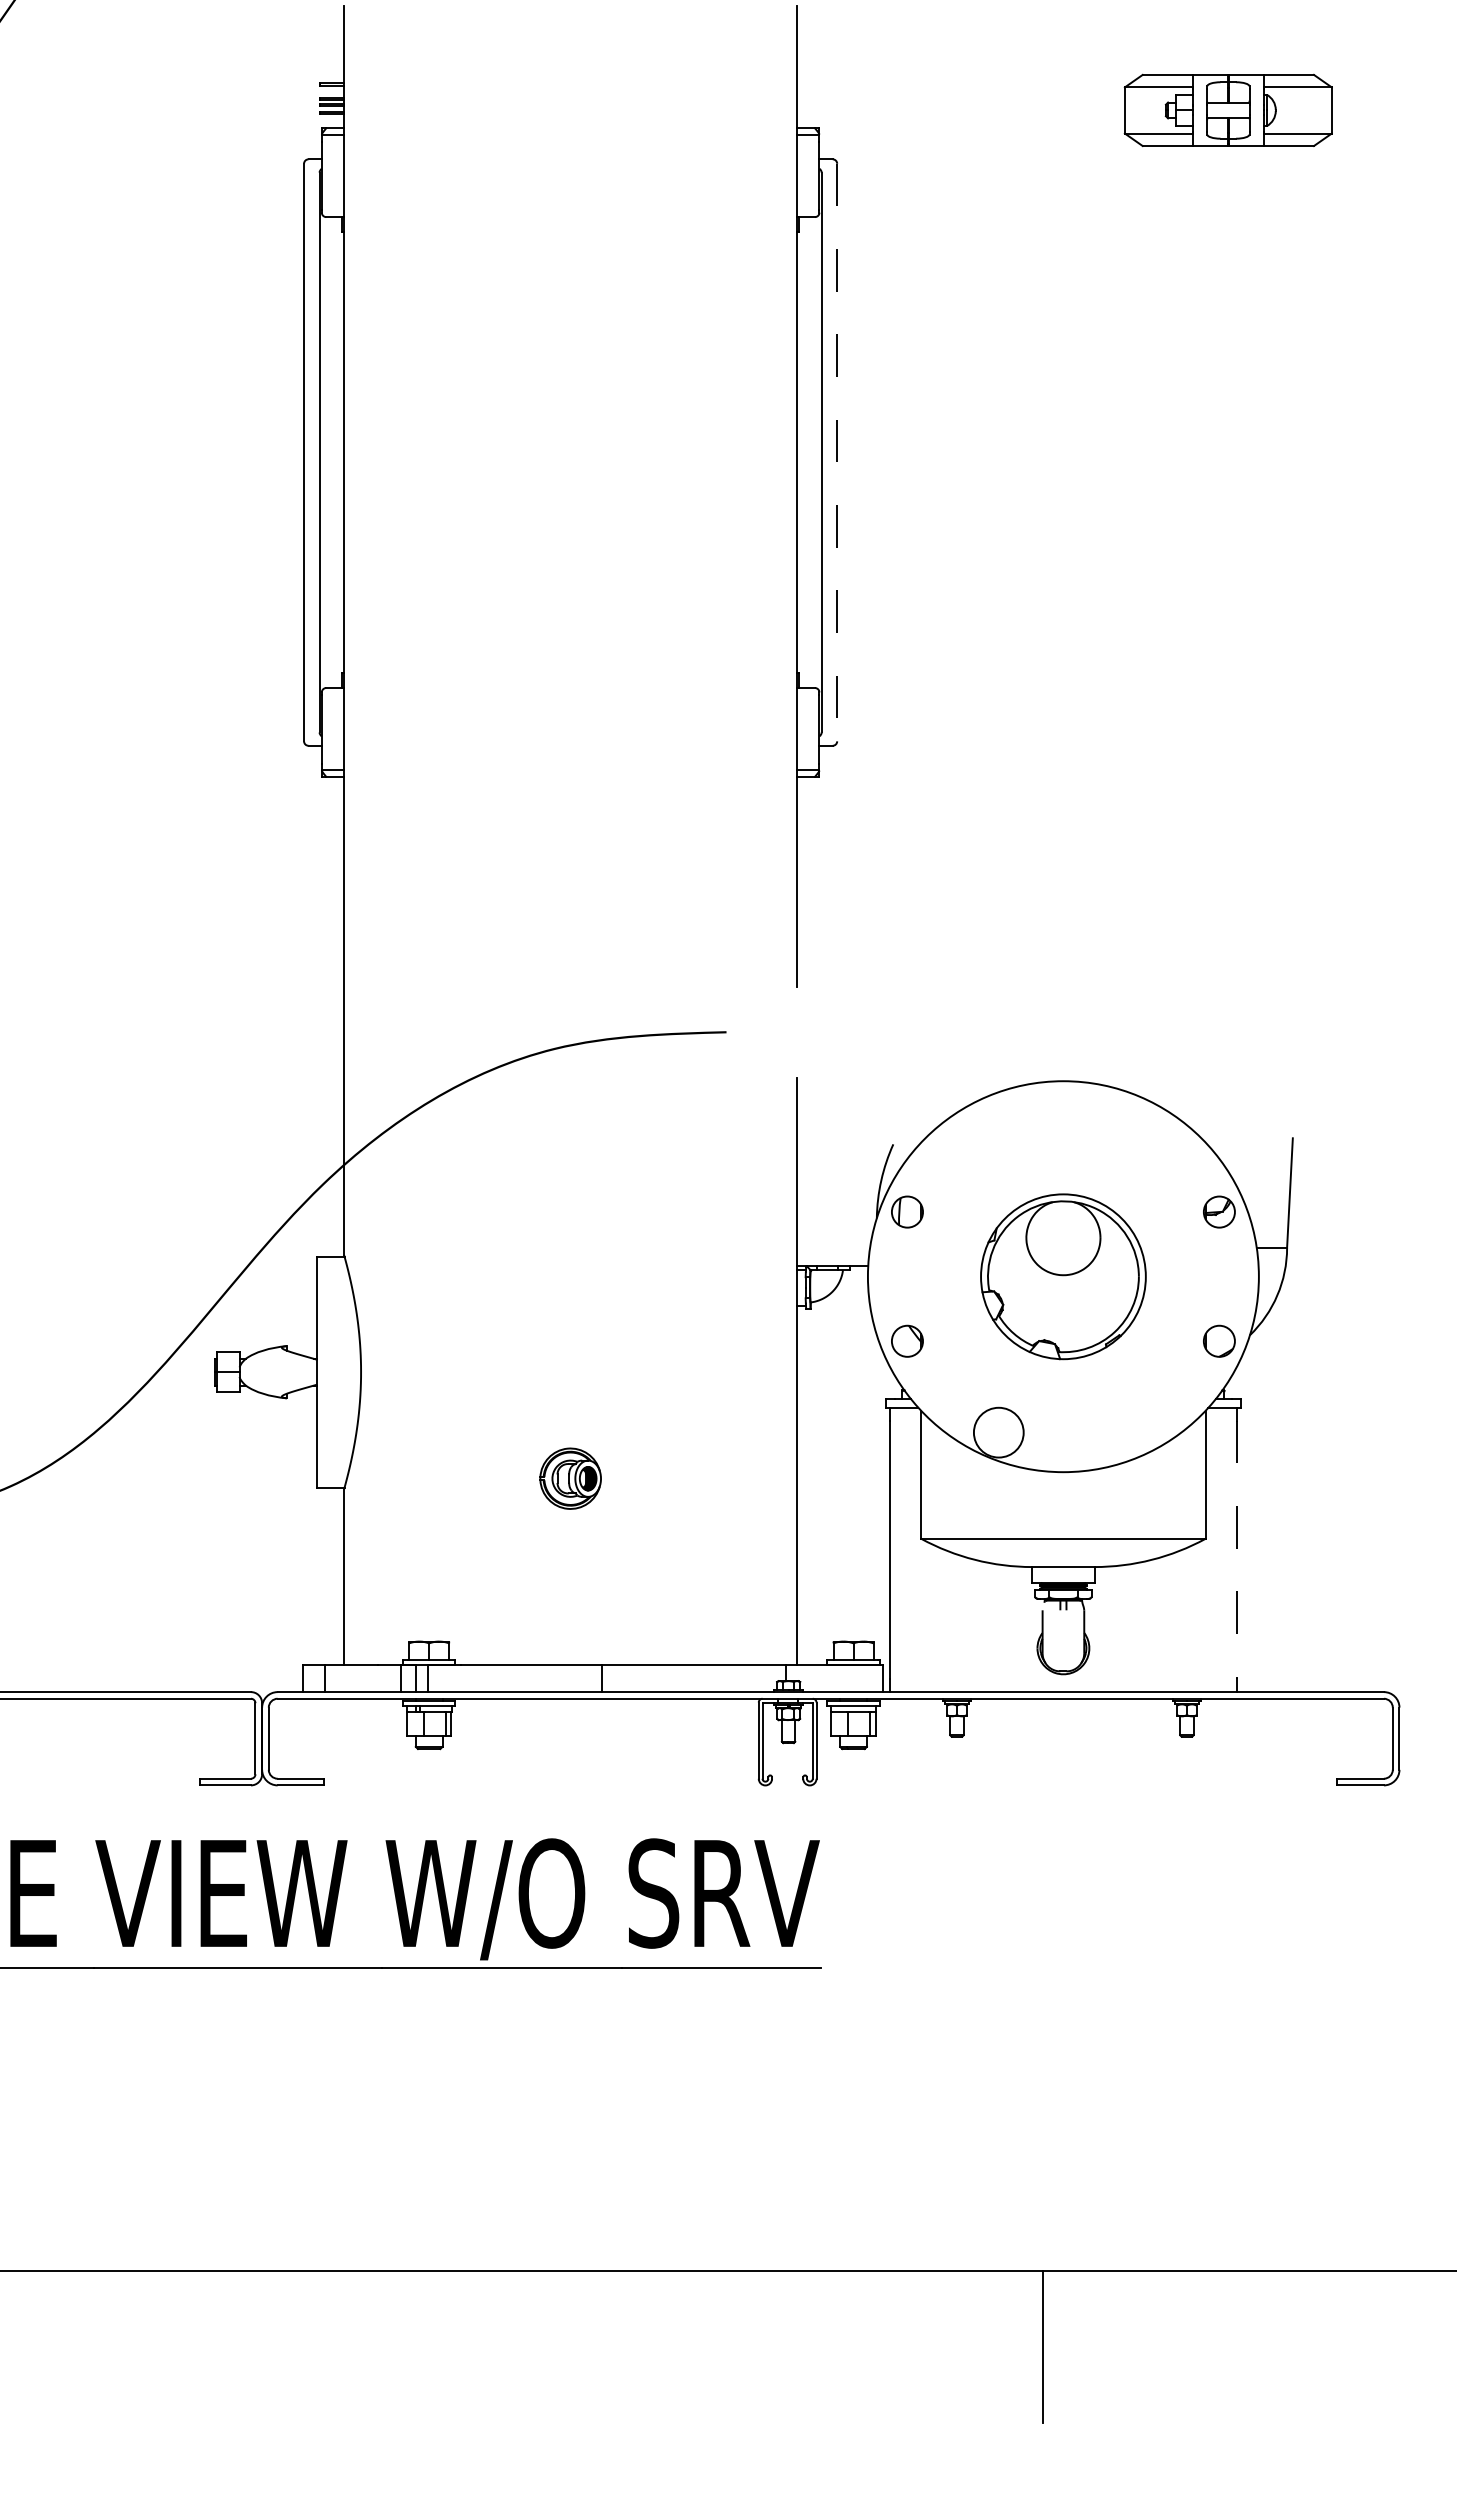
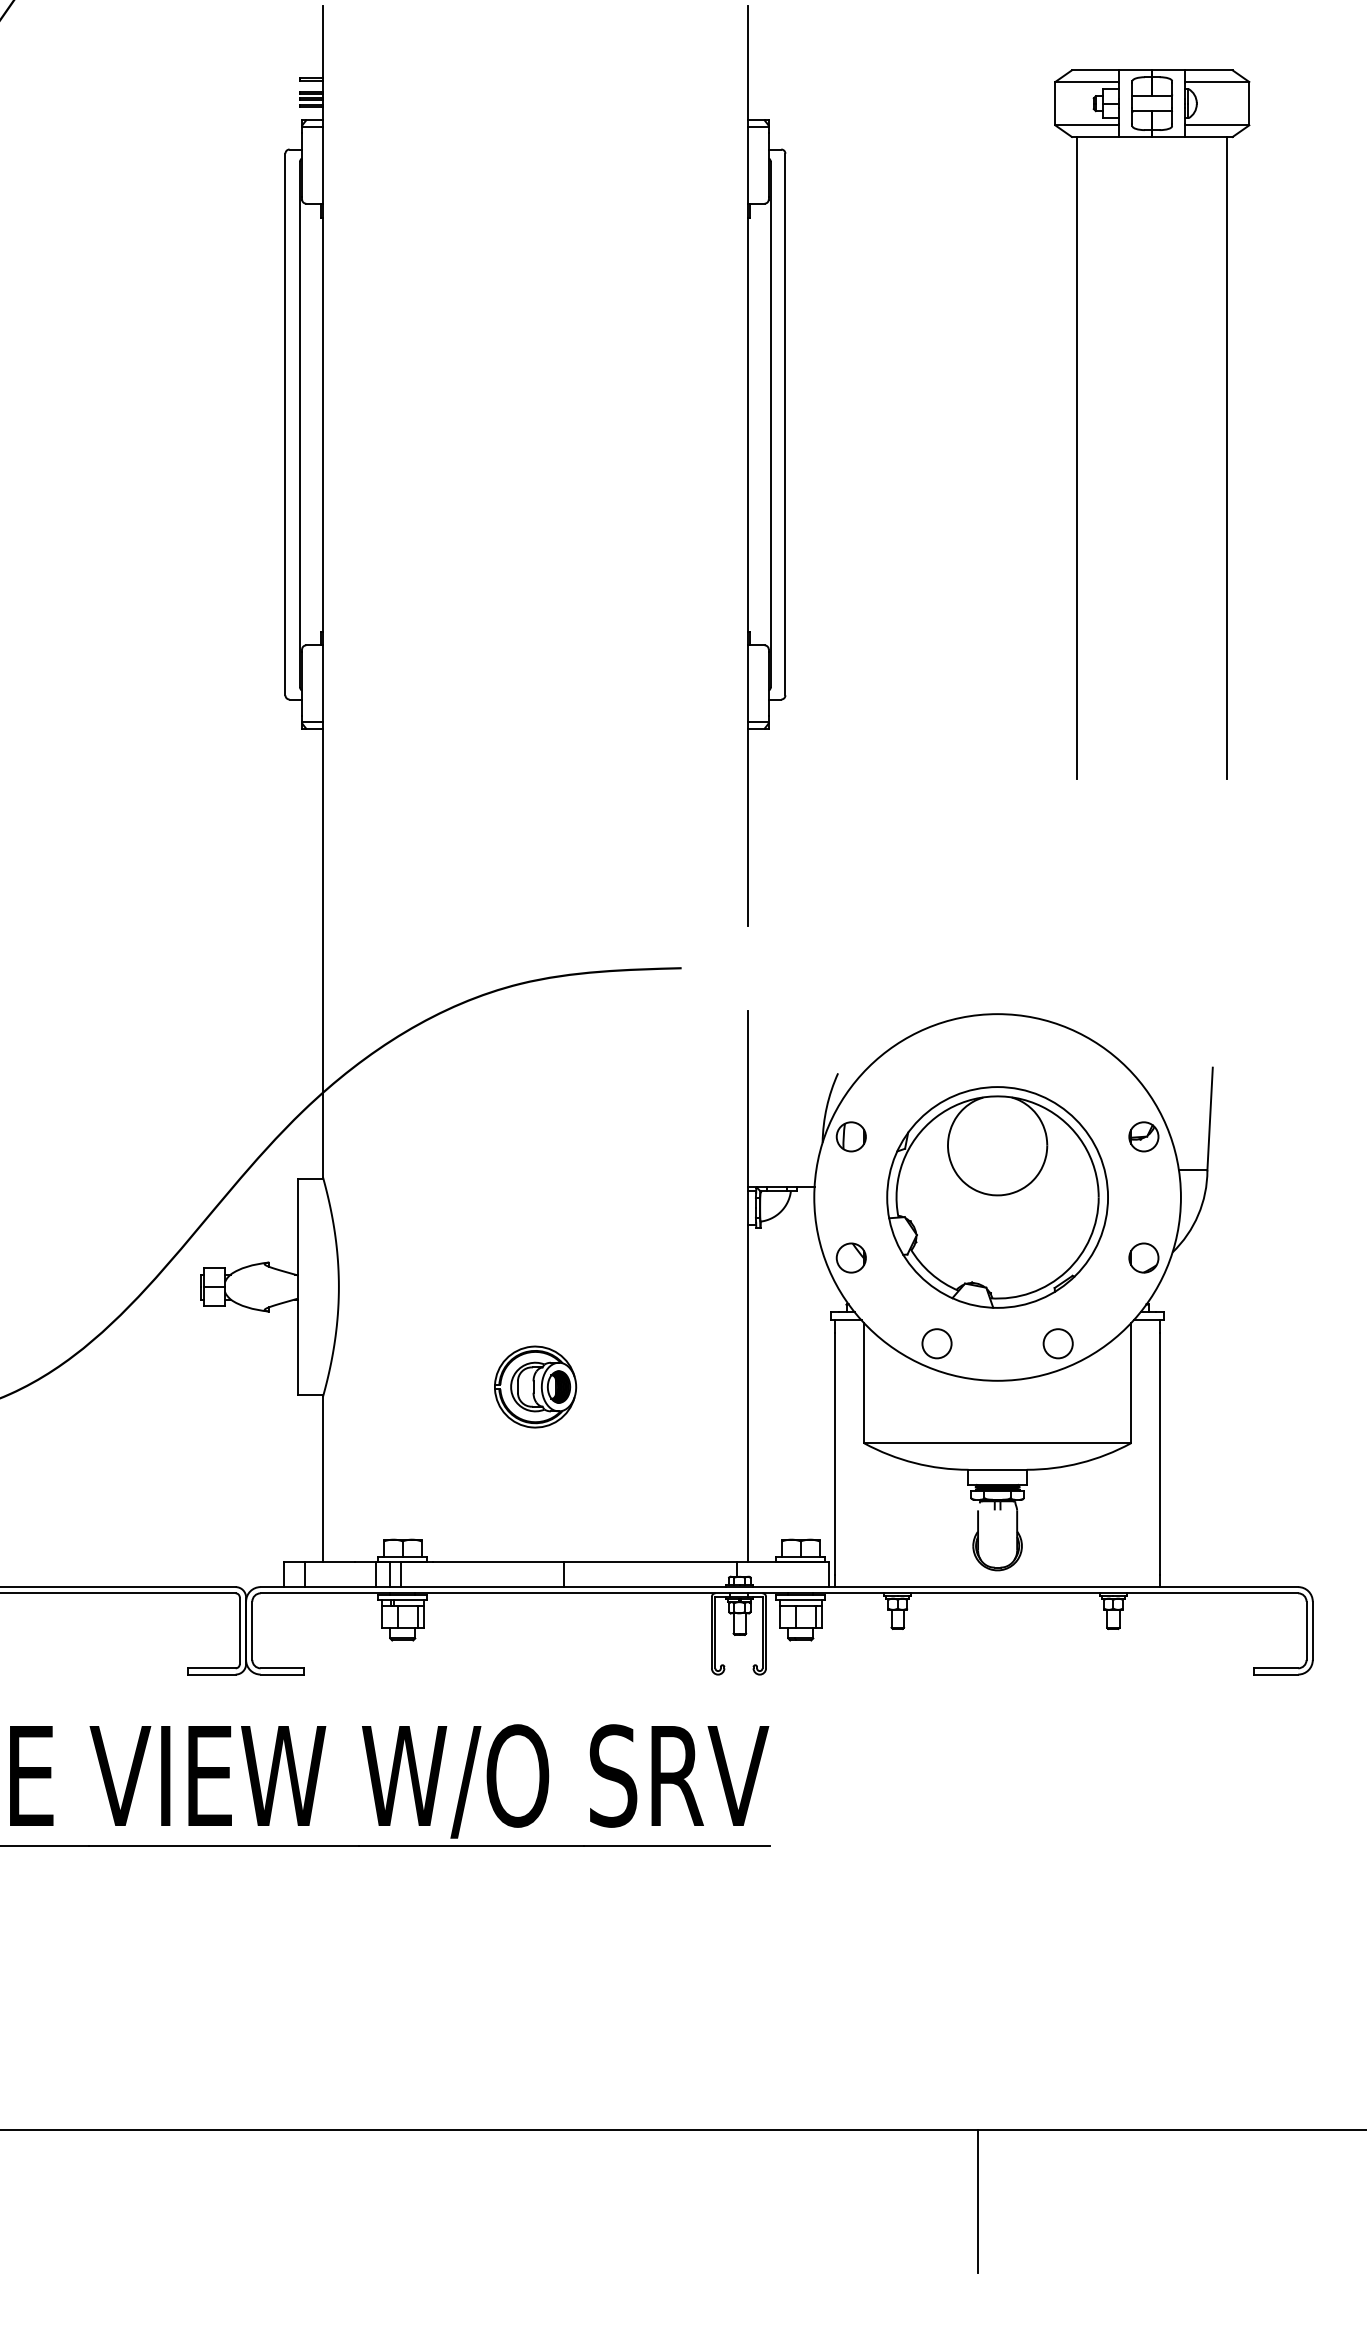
line: (837, 452) -> (785, 424), dashed -> solid
line: (1148, 488) -> (1077, 458), added
line: (1308, 488) -> (1227, 458), added
part: (1063, 1276) -> (997, 1197), size x1.43
circle: (998, 1432) -> (936, 1343), size x0.62
circle: (1127, 1432) -> (1057, 1343), added
part: (570, 1478) -> (535, 1386), size x1.43
line: (1236, 1550) -> (1159, 1454), dashed -> solid

